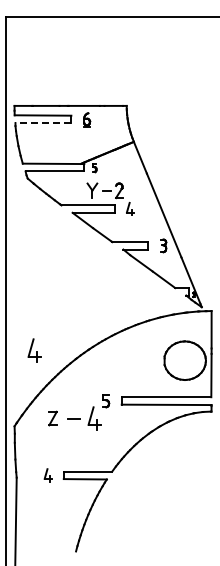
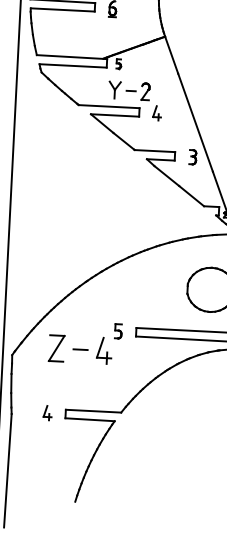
line: (43, 123) -> (62, 10), dashed -> solid
part: (34, 350) -> (39, 269), removed
part: (52, 418) -> (56, 348), size x1.67

